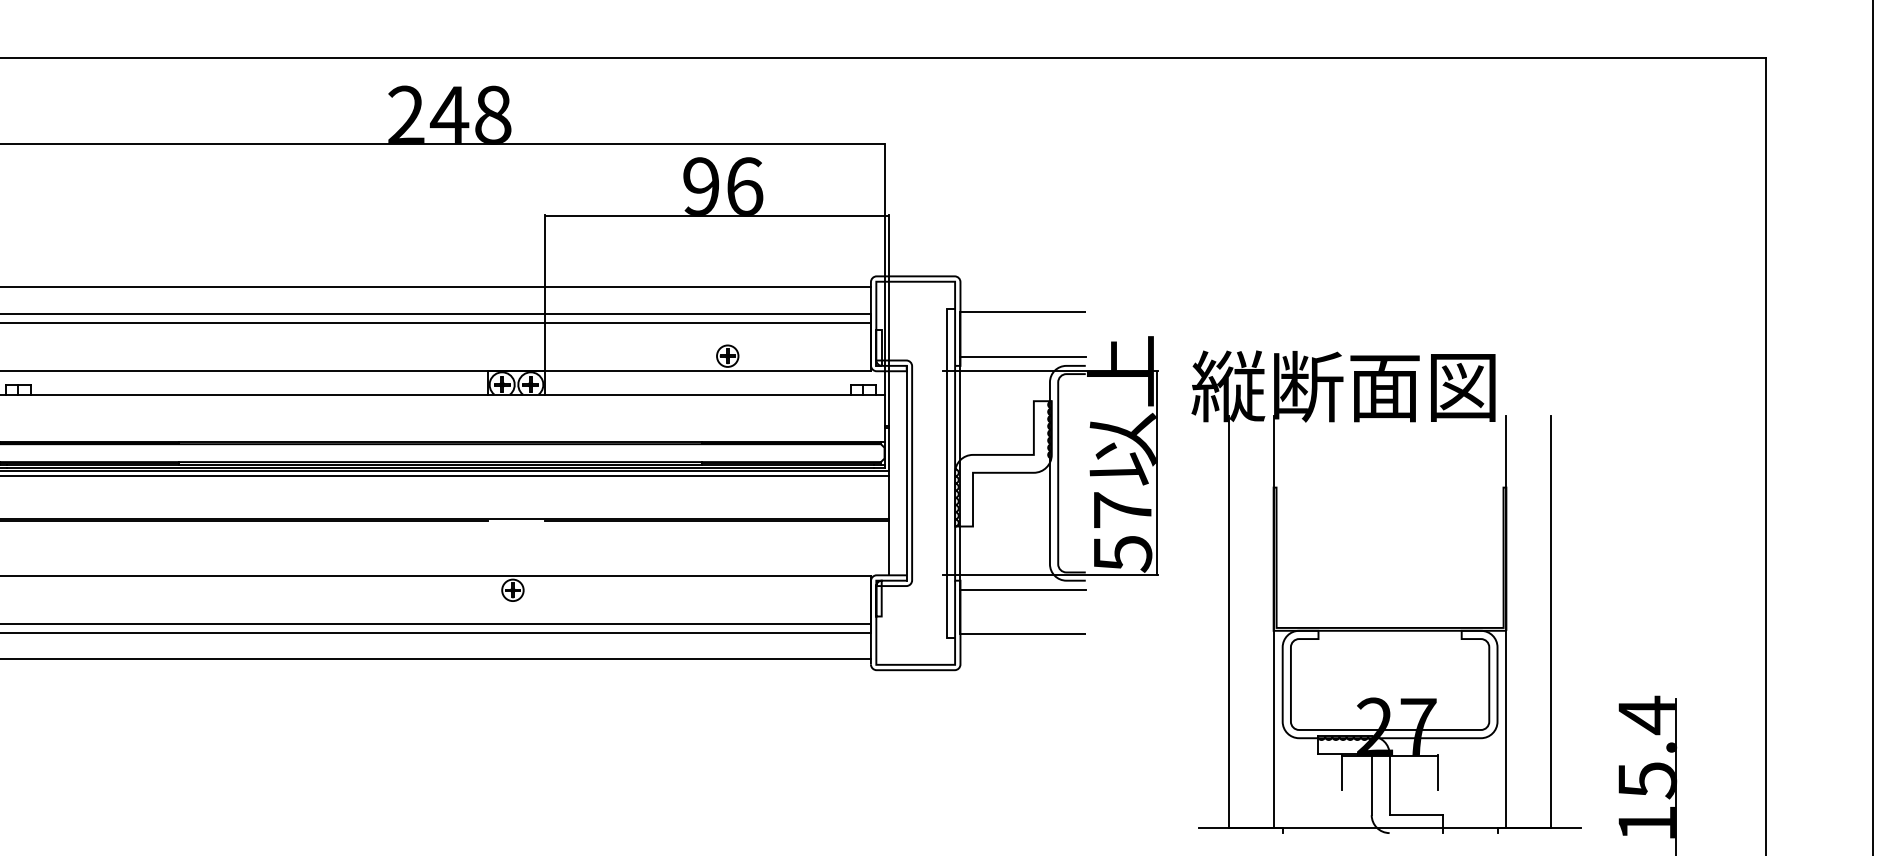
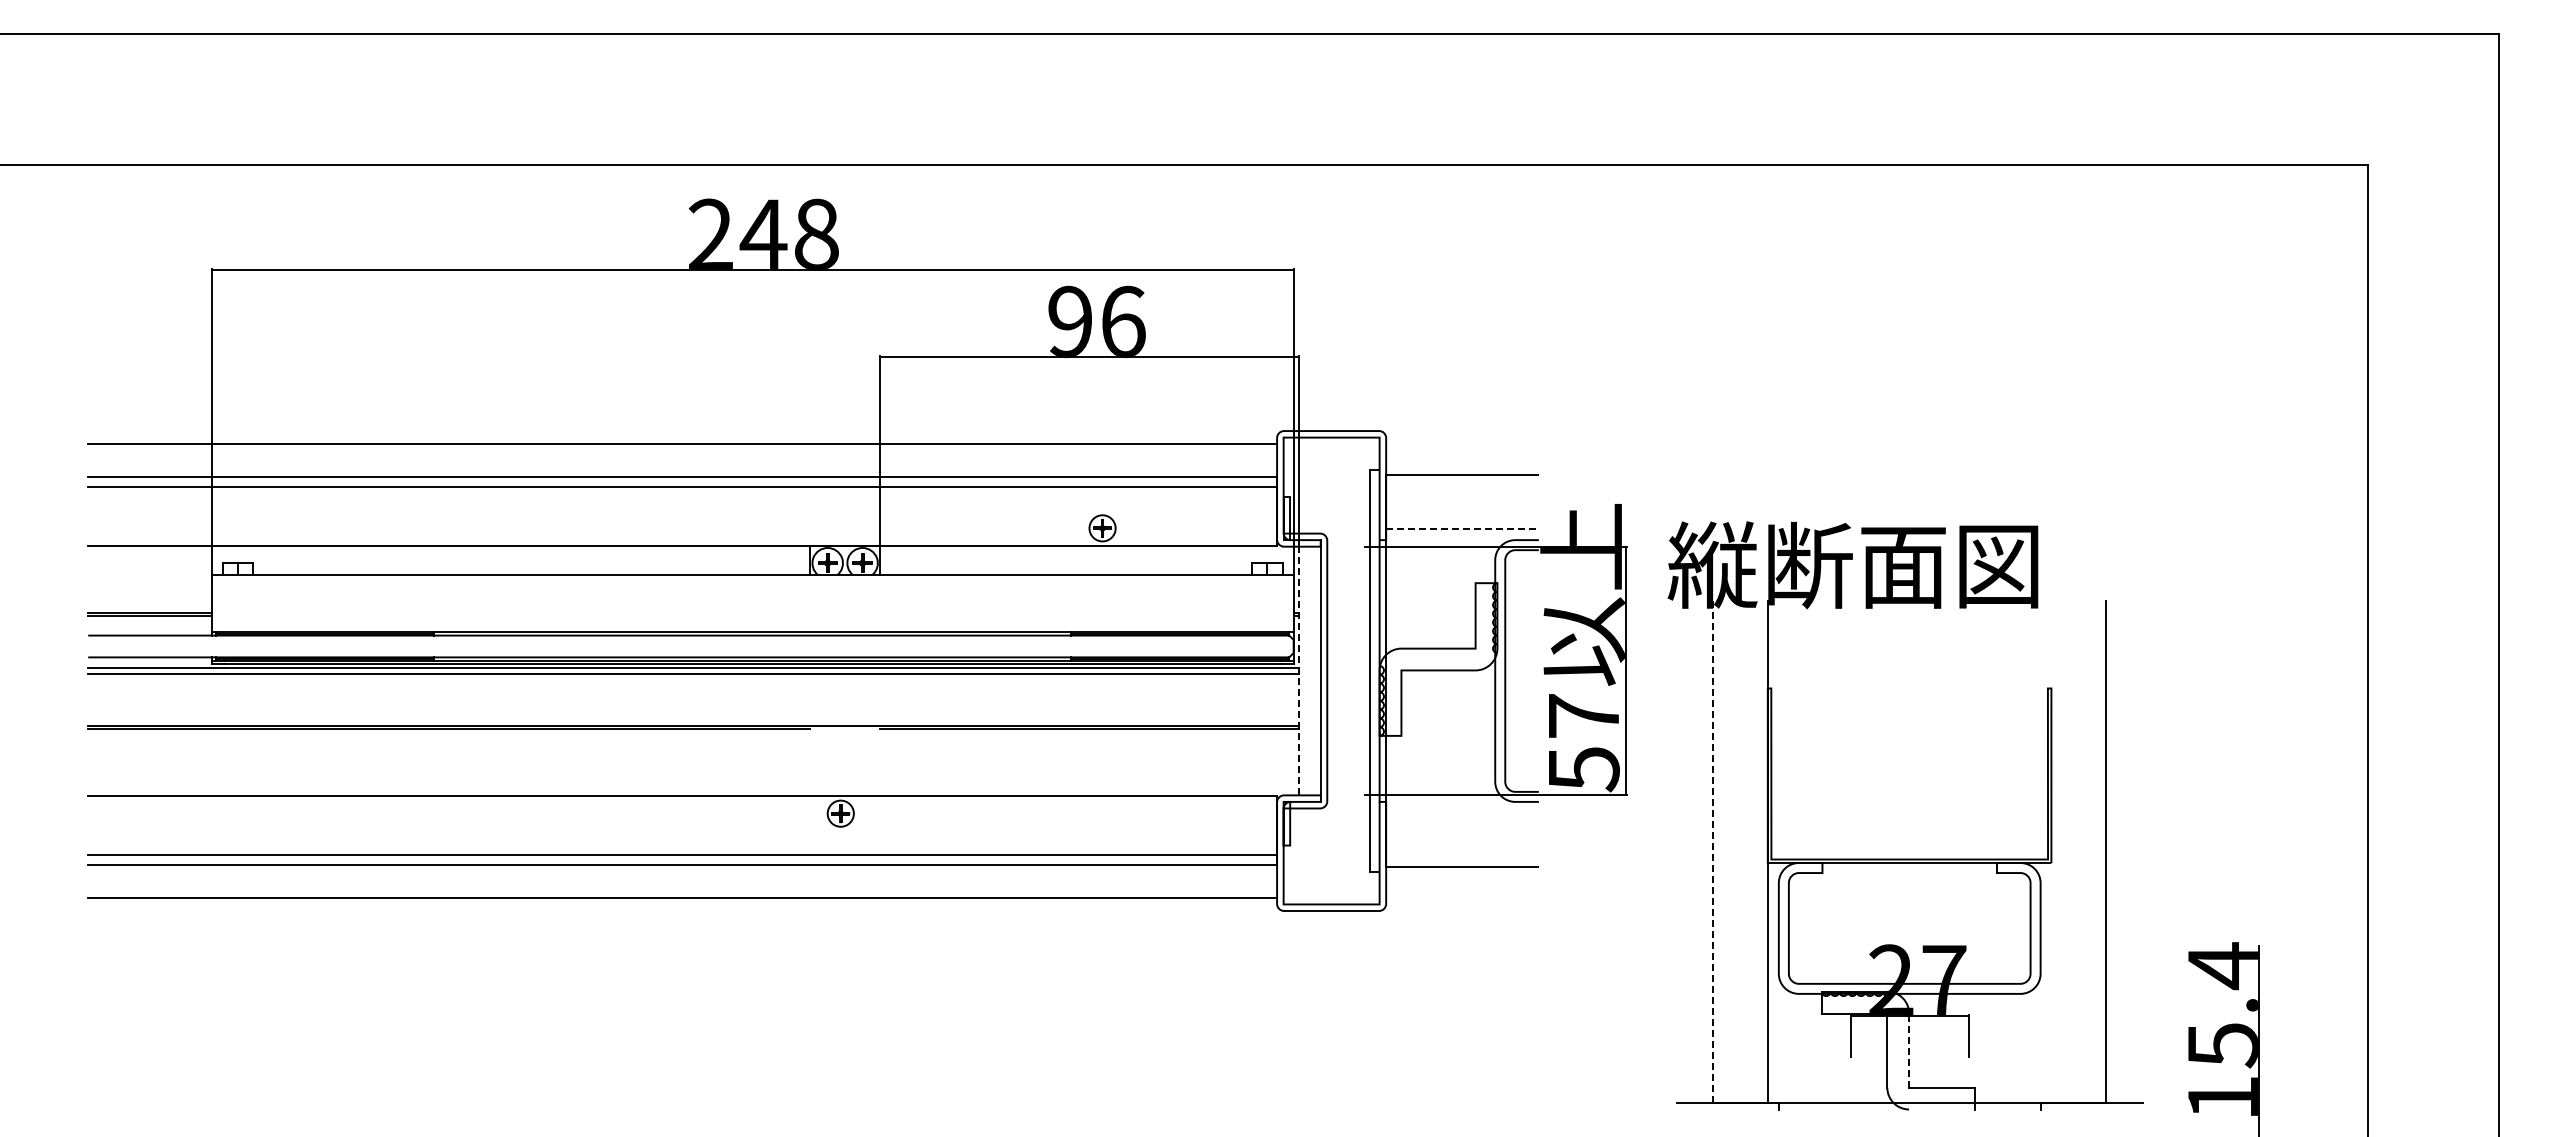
line: (1023, 357) -> (1463, 529), solid -> dashed
line: (888, 472) -> (1298, 670), solid -> dashed
line: (1023, 589) -> (1462, 812), removed
line: (1506, 621) -> (2051, 851), removed
line: (1229, 622) -> (1713, 852), solid -> dashed
line: (1389, 784) -> (1909, 1050), solid -> dashed

